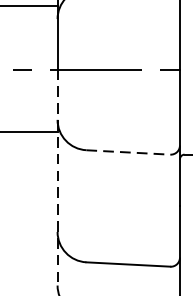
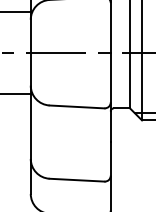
line: (129, 151) -> (77, 106), dashed -> solid
line: (57, 177) -> (30, 123), dashed -> solid

